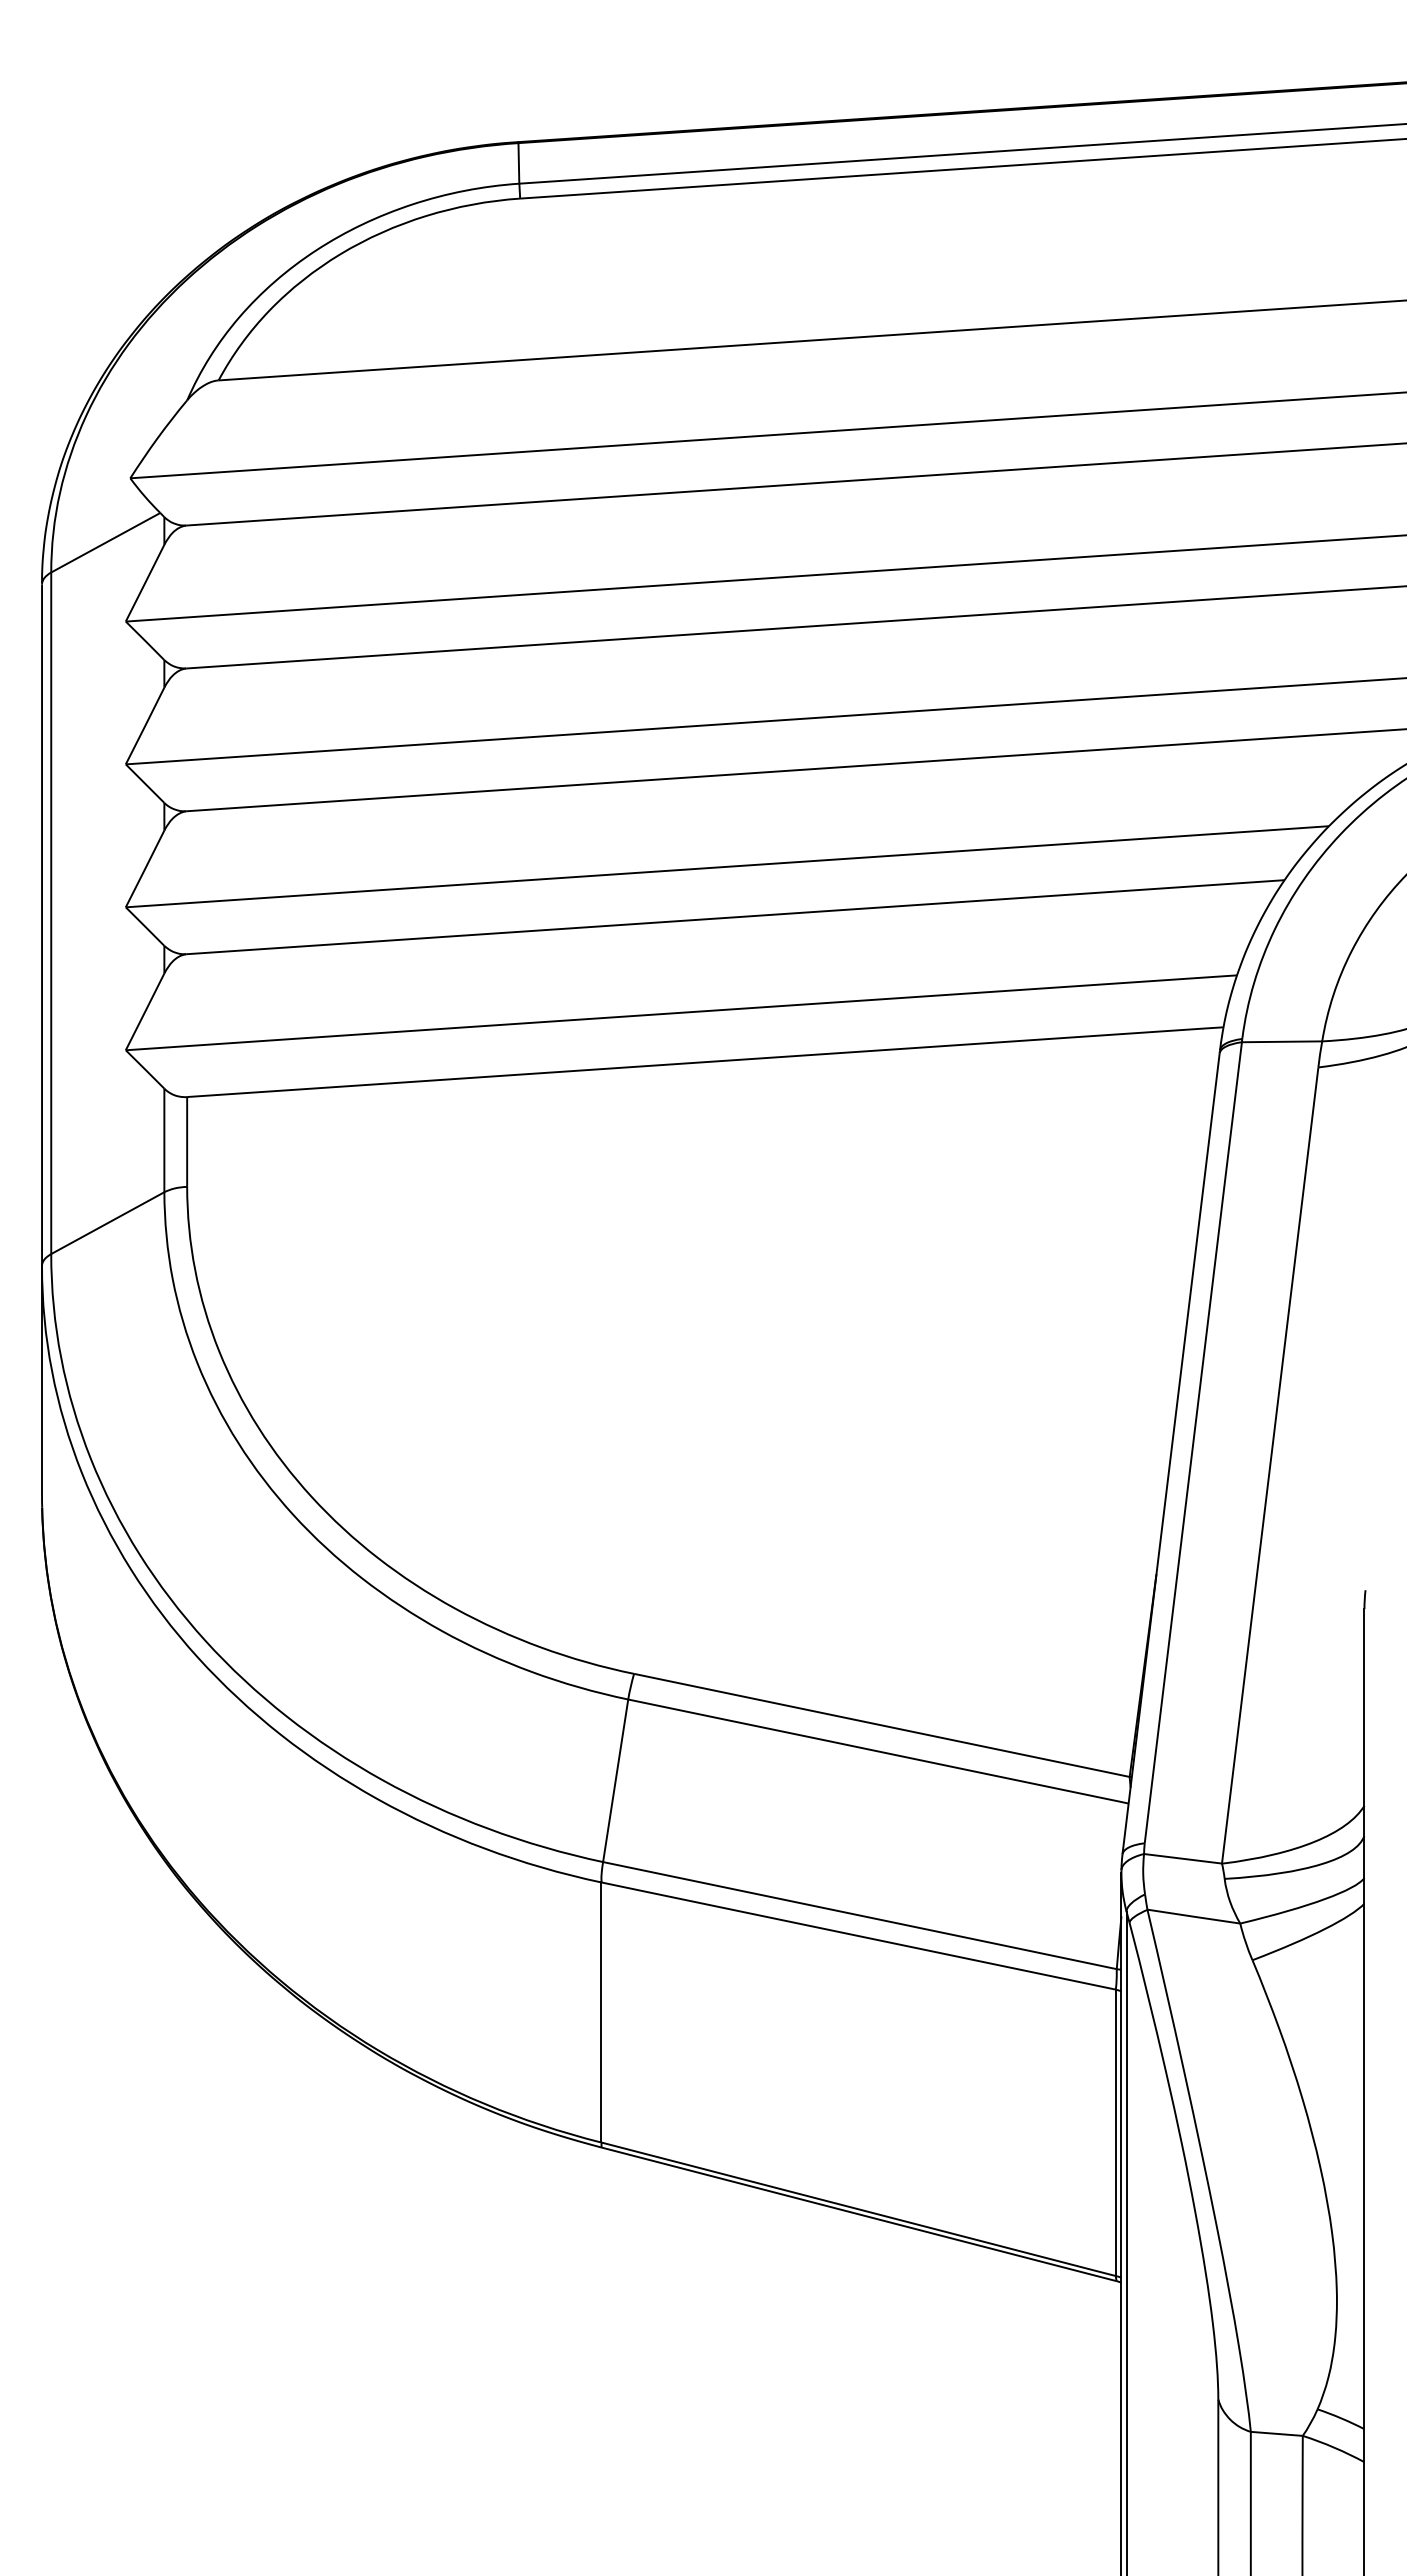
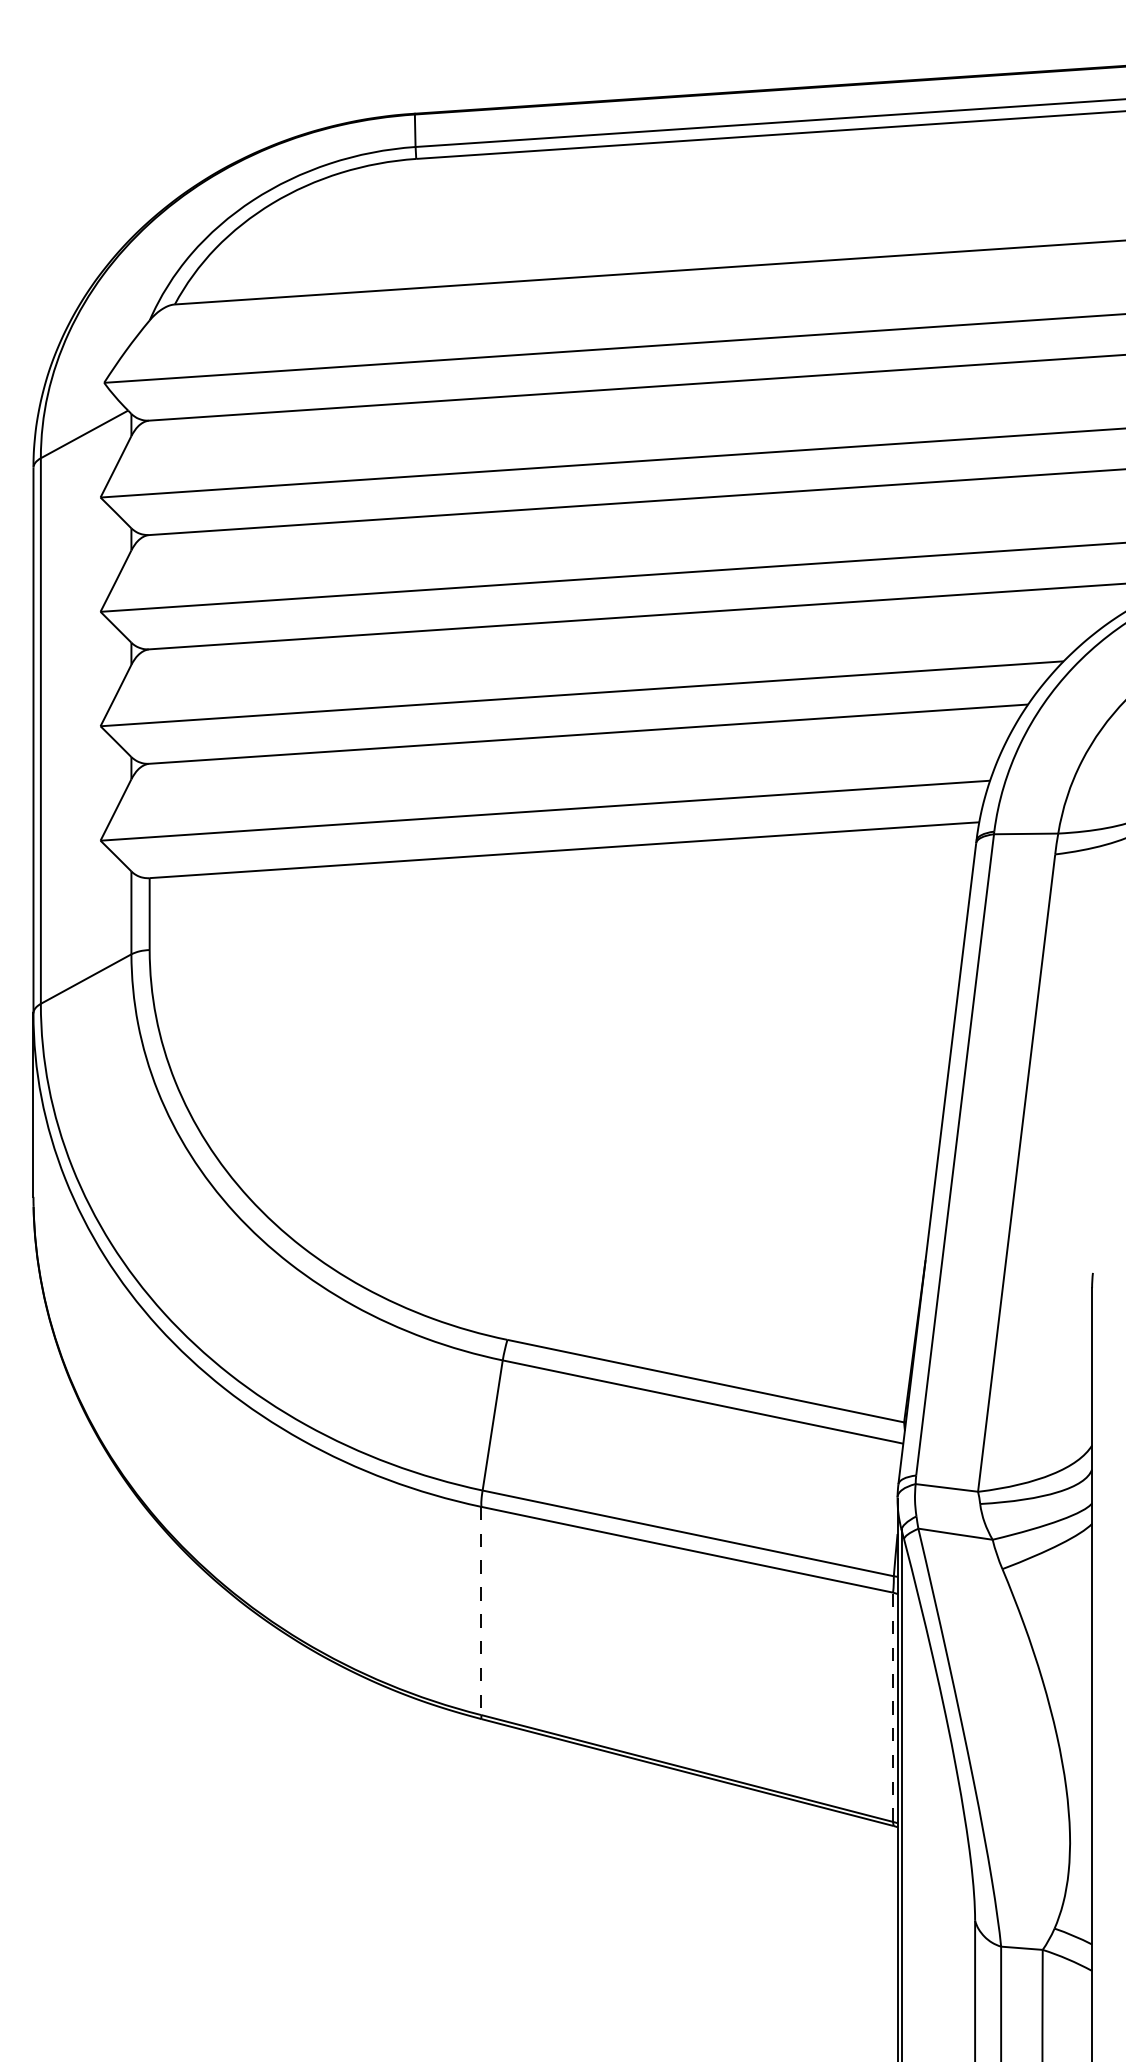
line: (600, 2012) -> (480, 1610), solid -> dashed
line: (1115, 2132) -> (892, 1707), solid -> dashed

